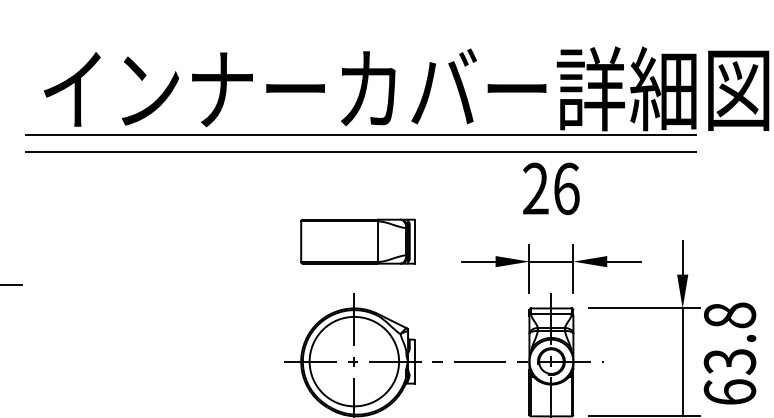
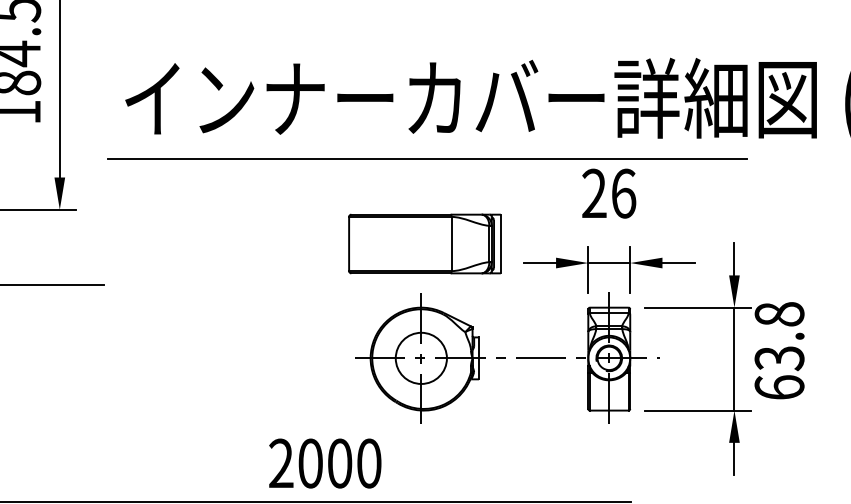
line: (360, 135) -> (427, 142), removed
part: (357, 241) -> (424, 243), size x1.4
circle: (354, 361) -> (421, 358), size x0.6

